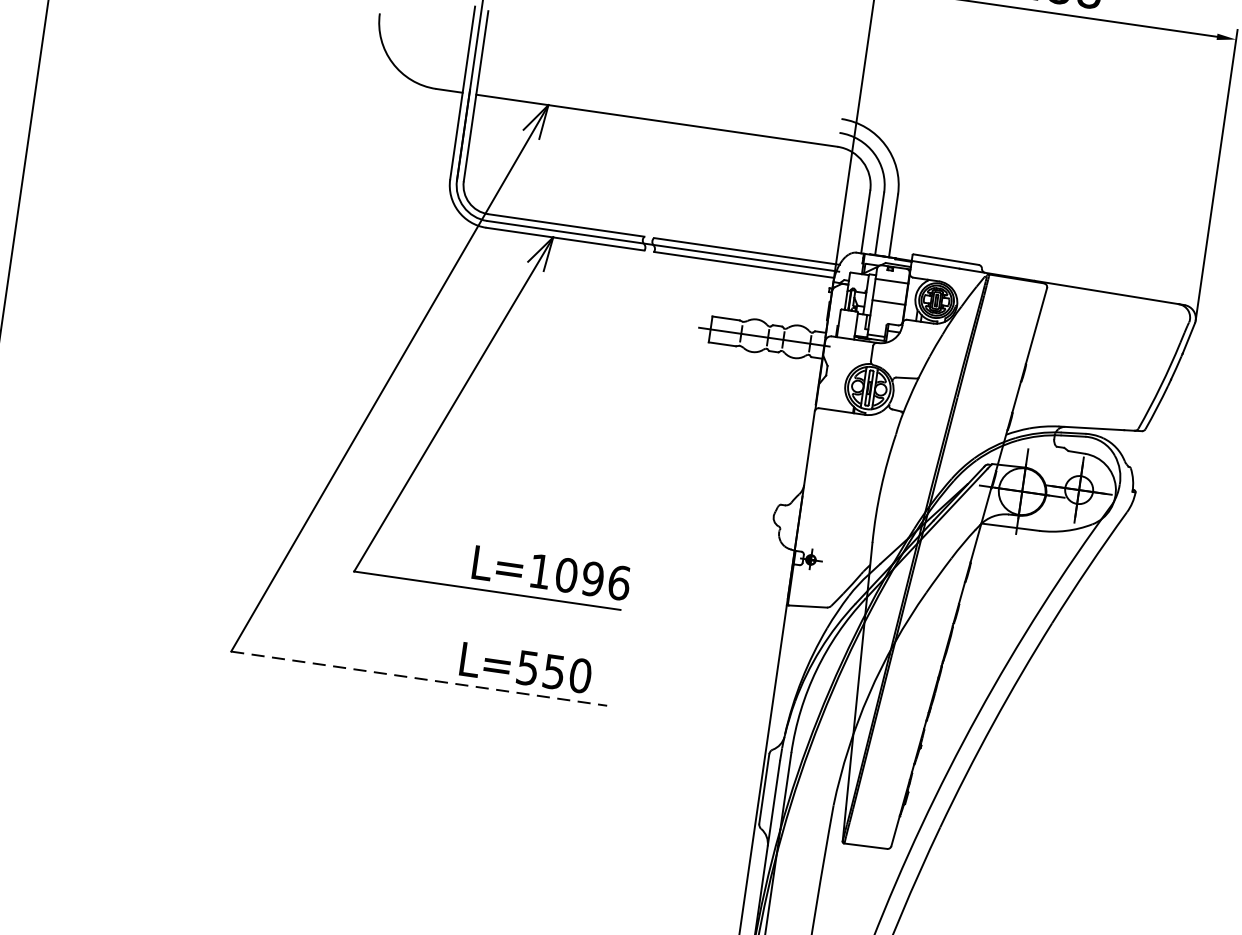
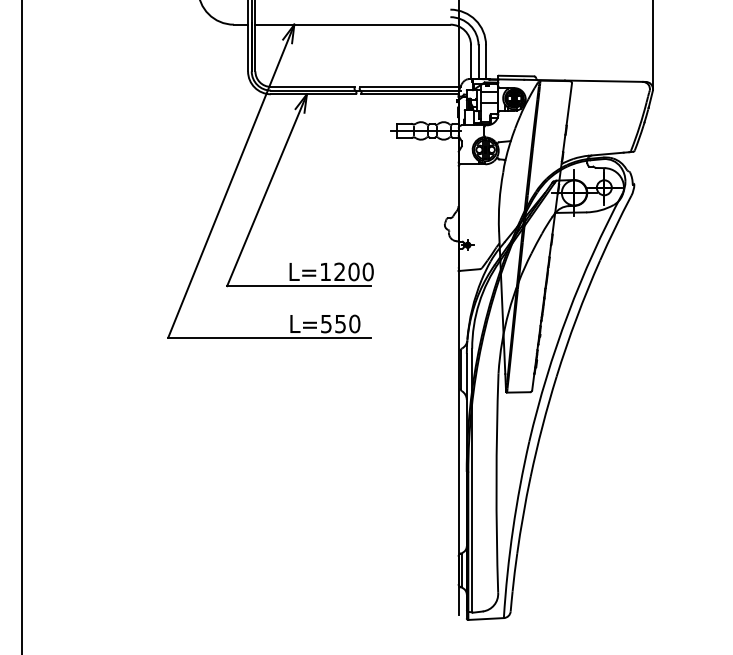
text: (592, 578) -> (353, 271), L=1096 -> L=1200
line: (420, 678) -> (270, 337), dashed -> solid

